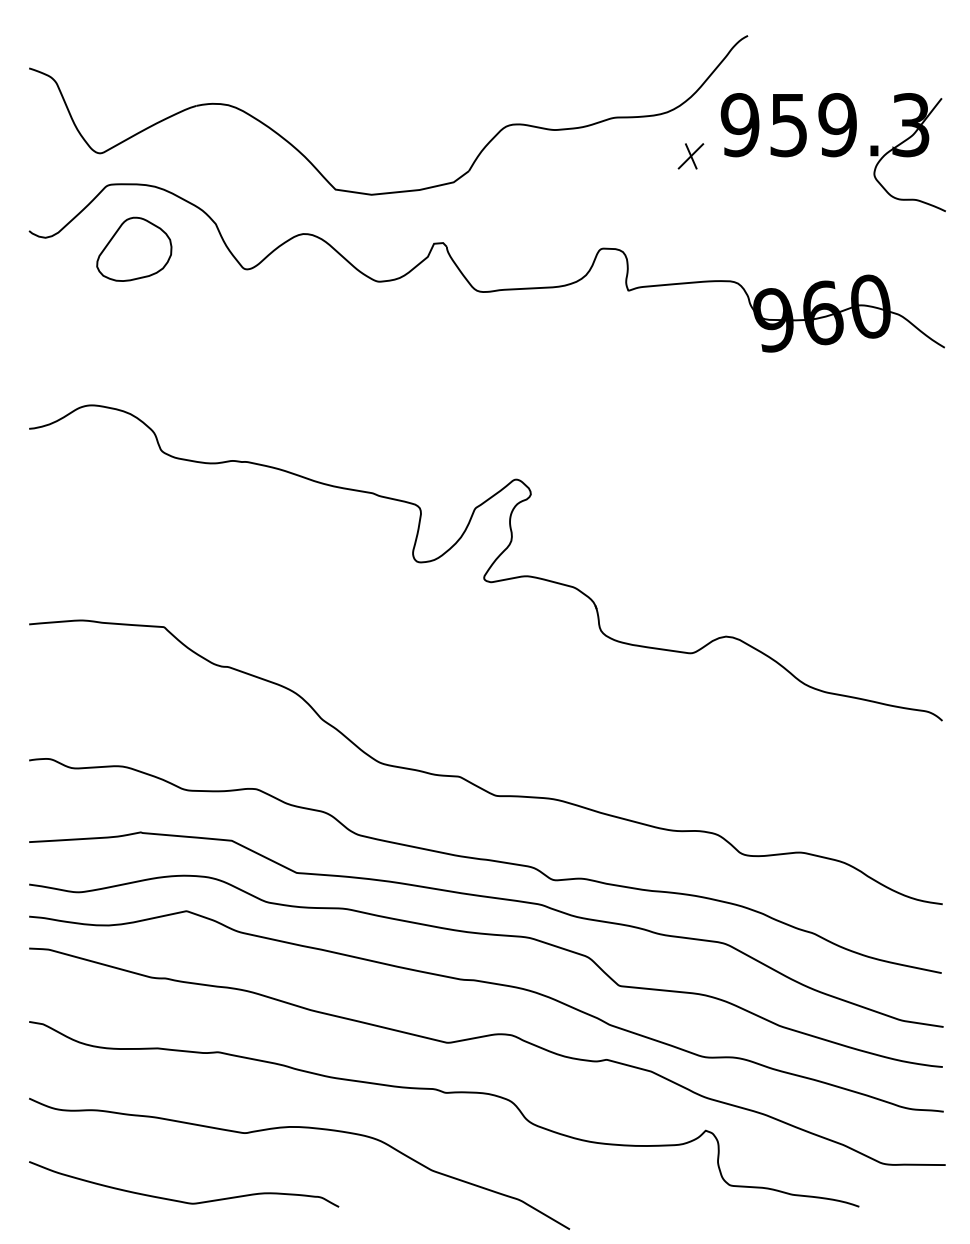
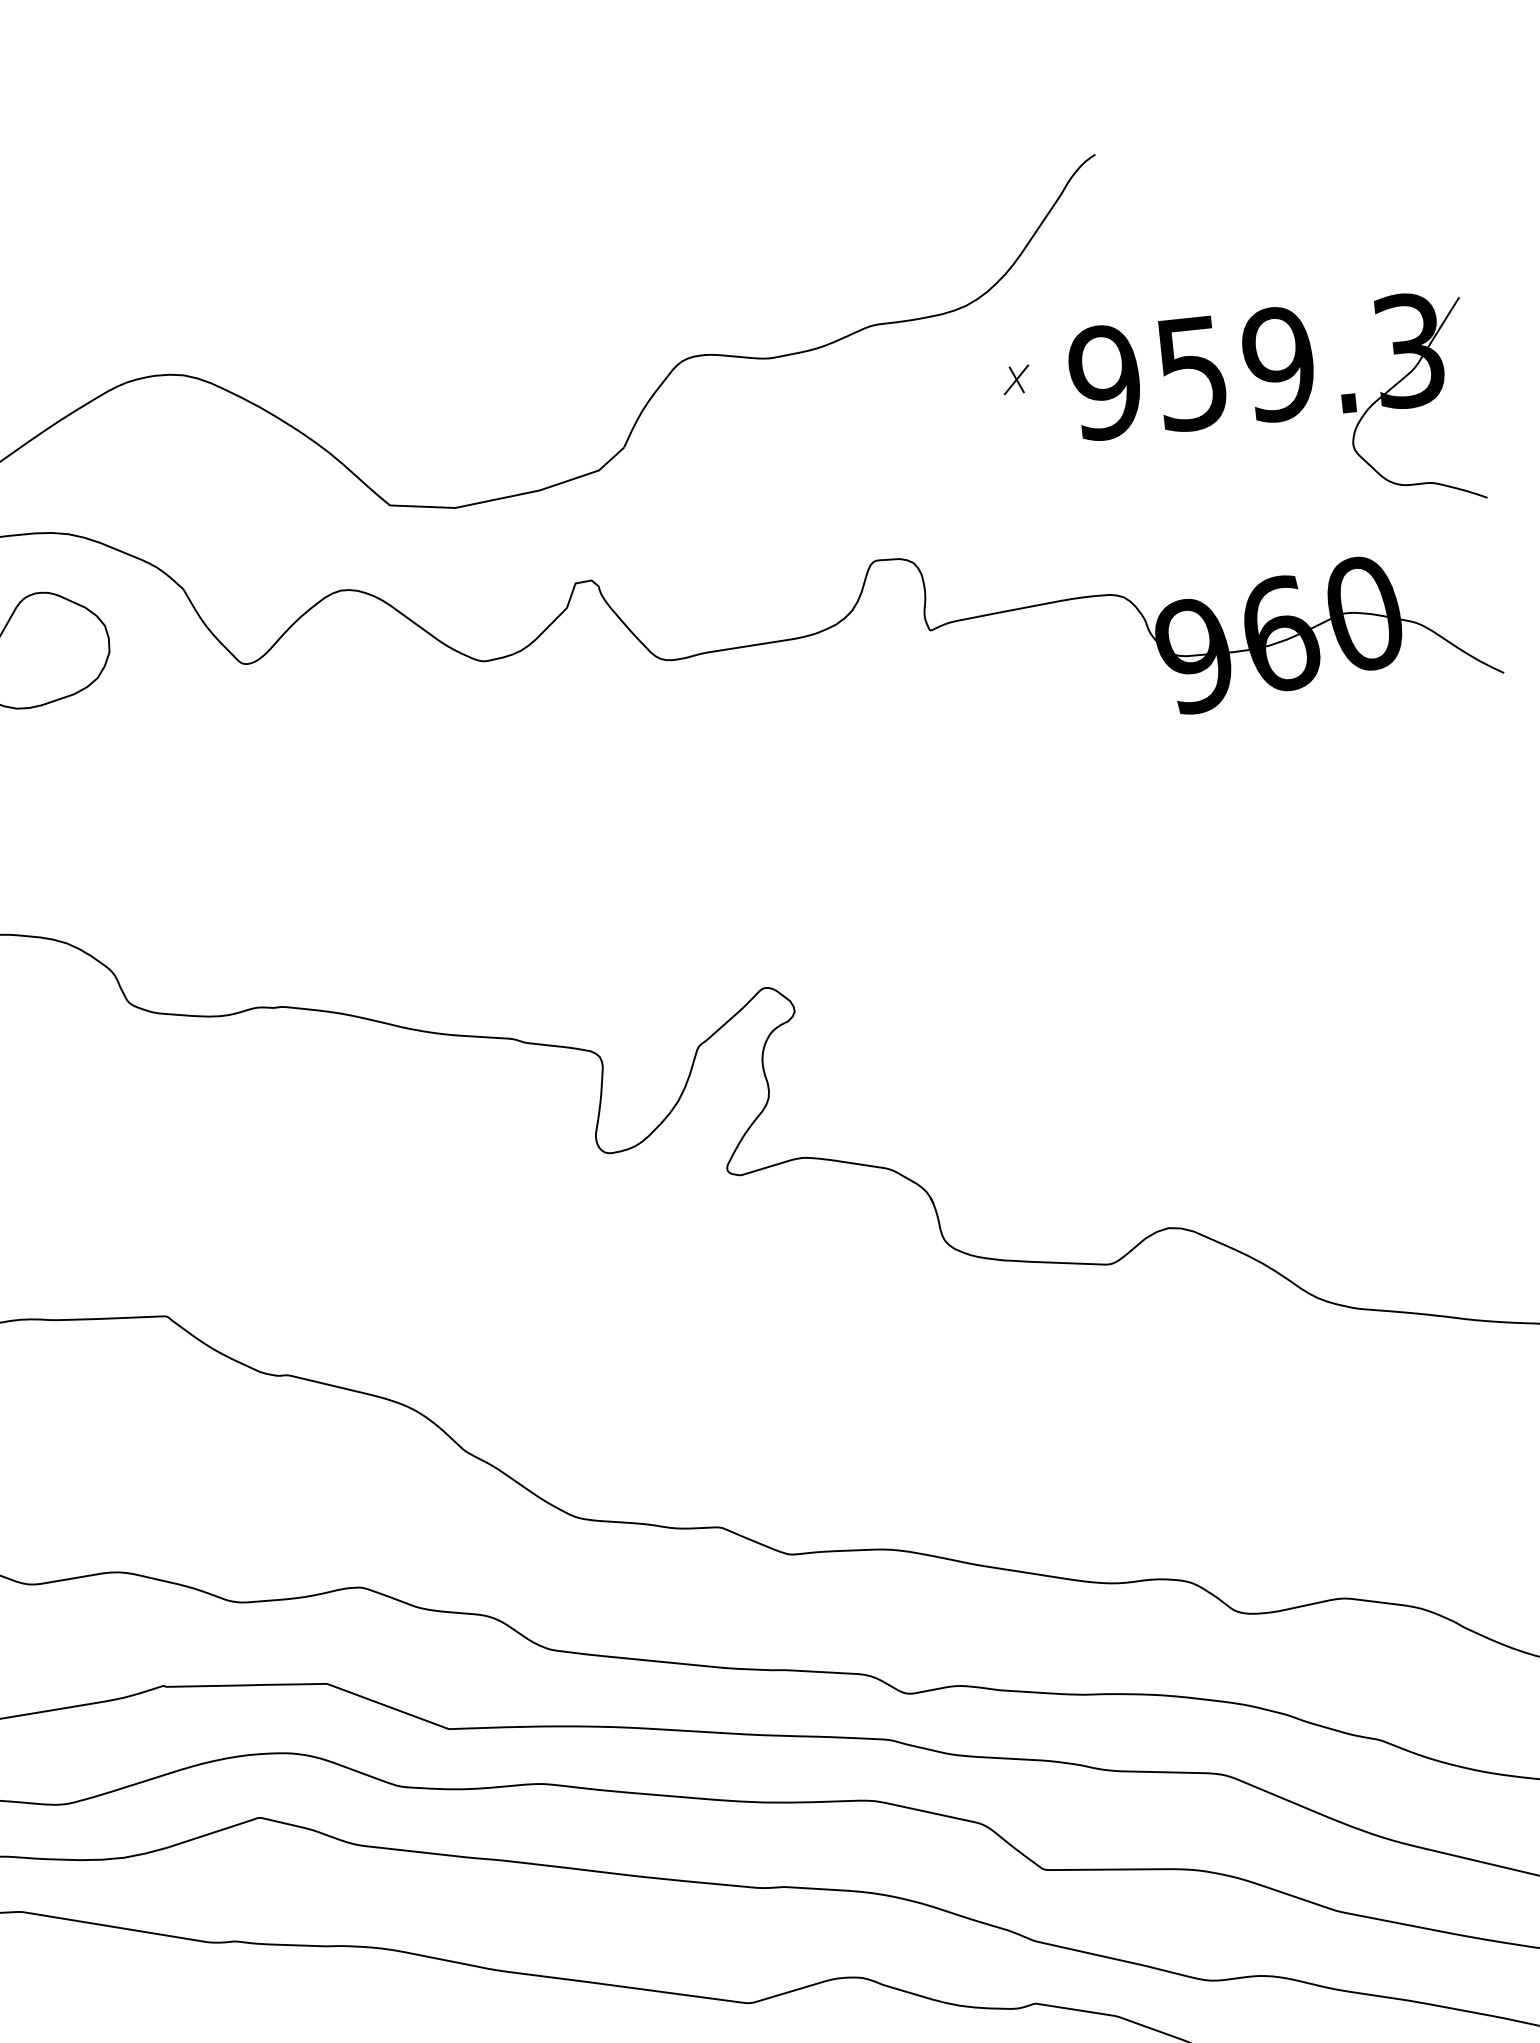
part: (832, 152) -> (1274, 414), moved
part: (690, 156) -> (1015, 380), size x0.6

